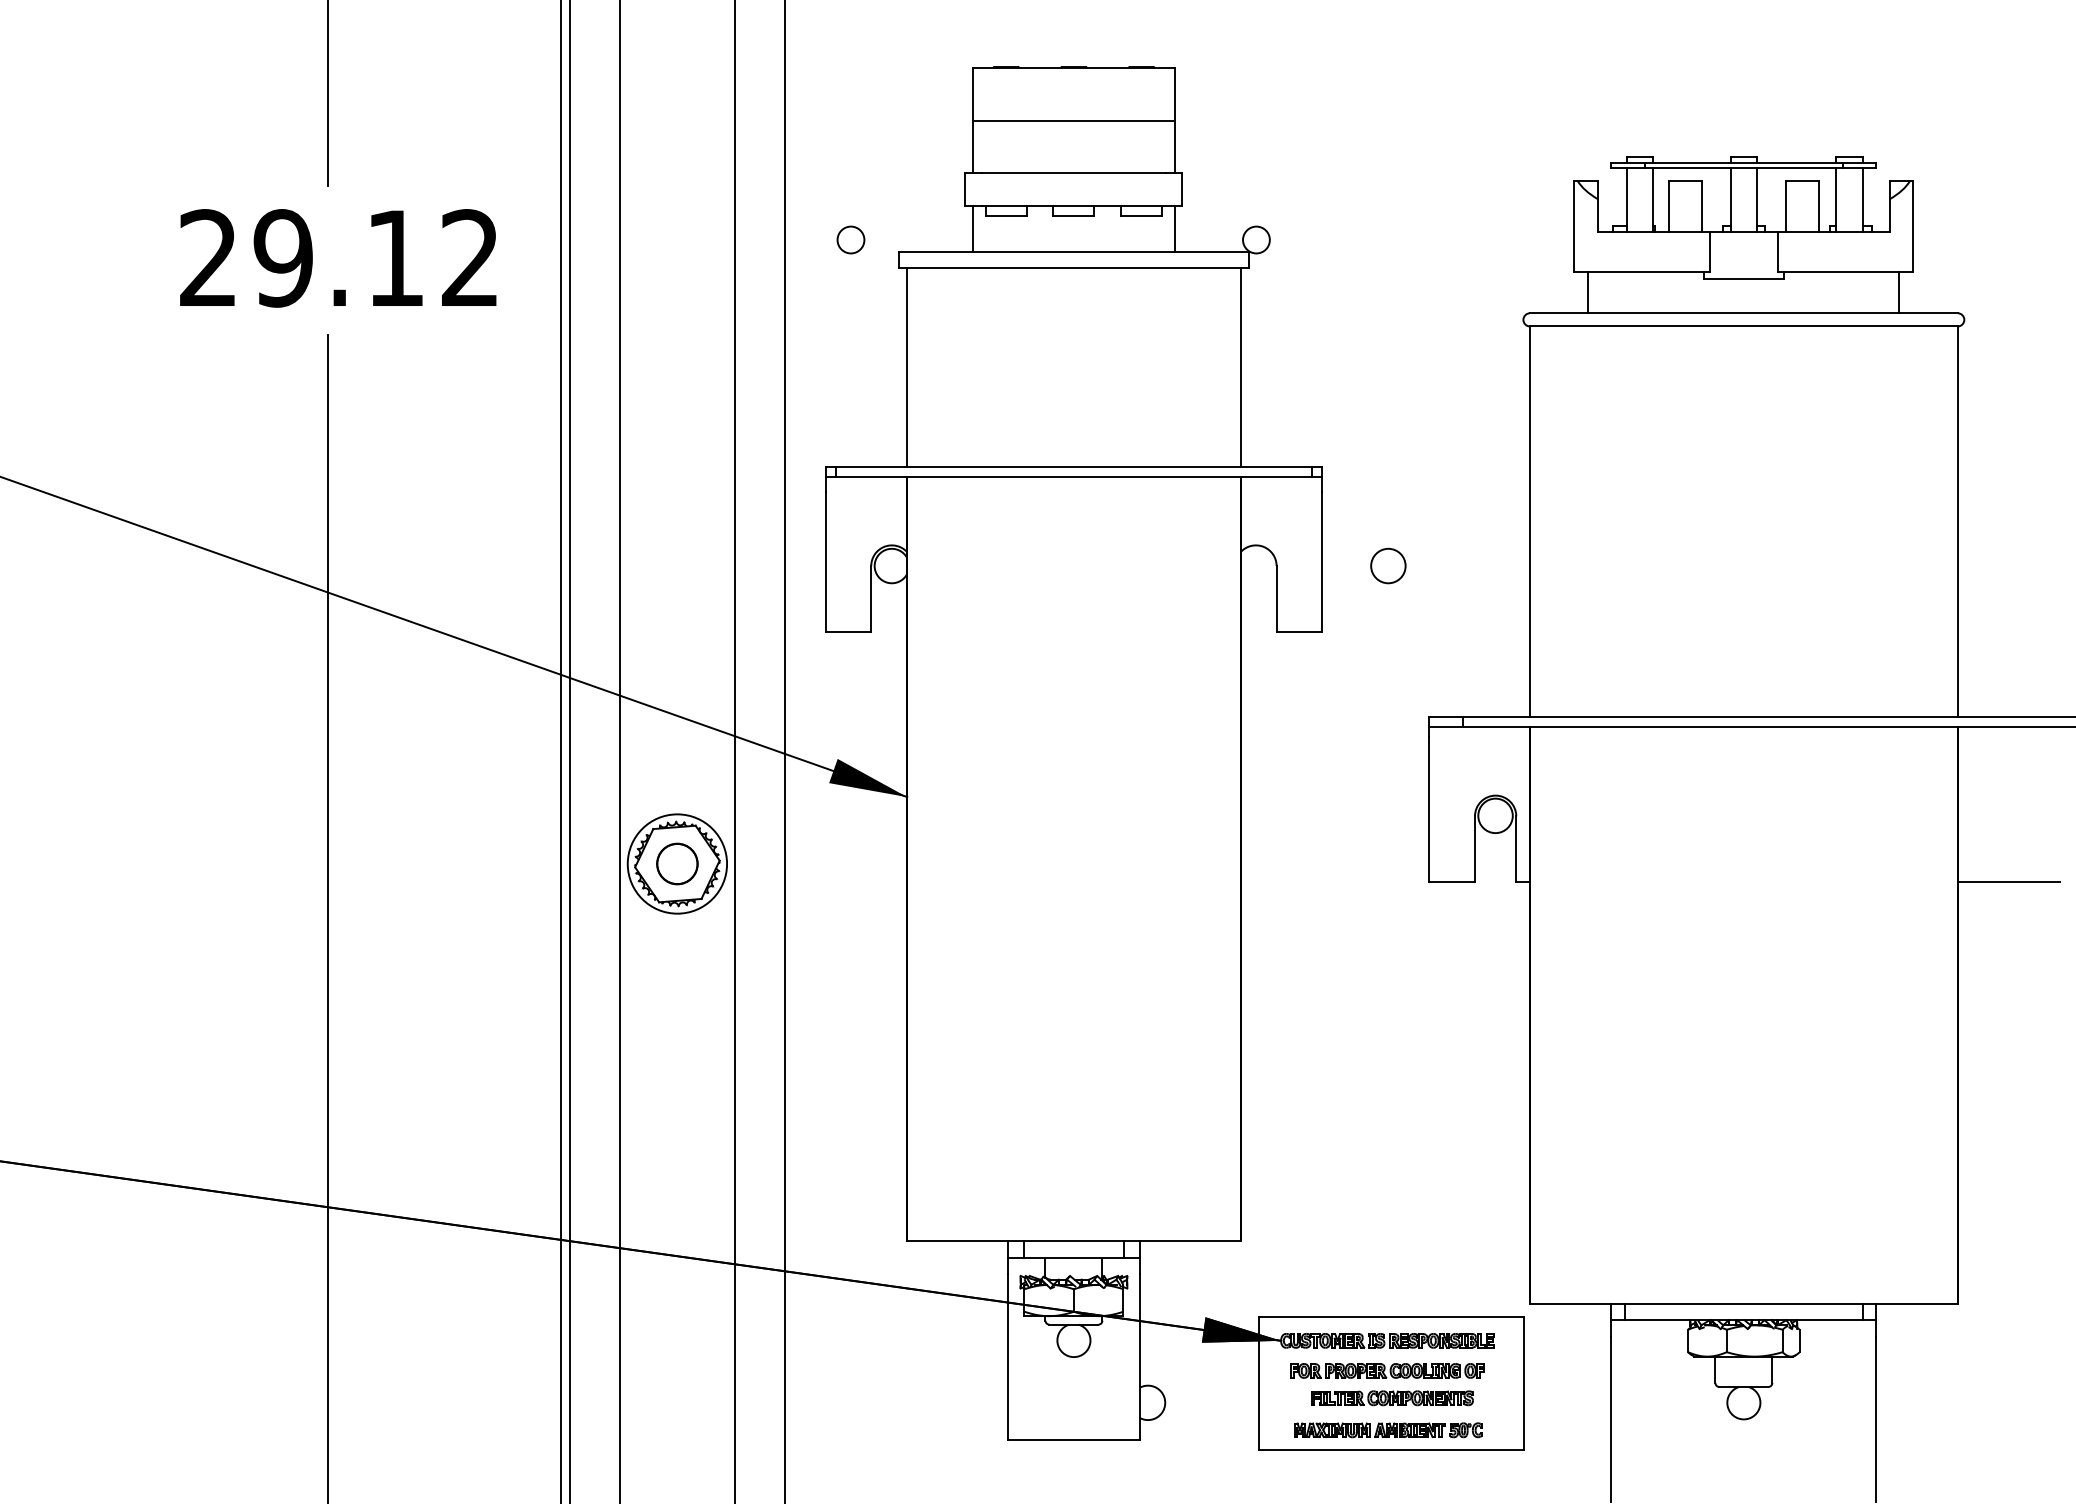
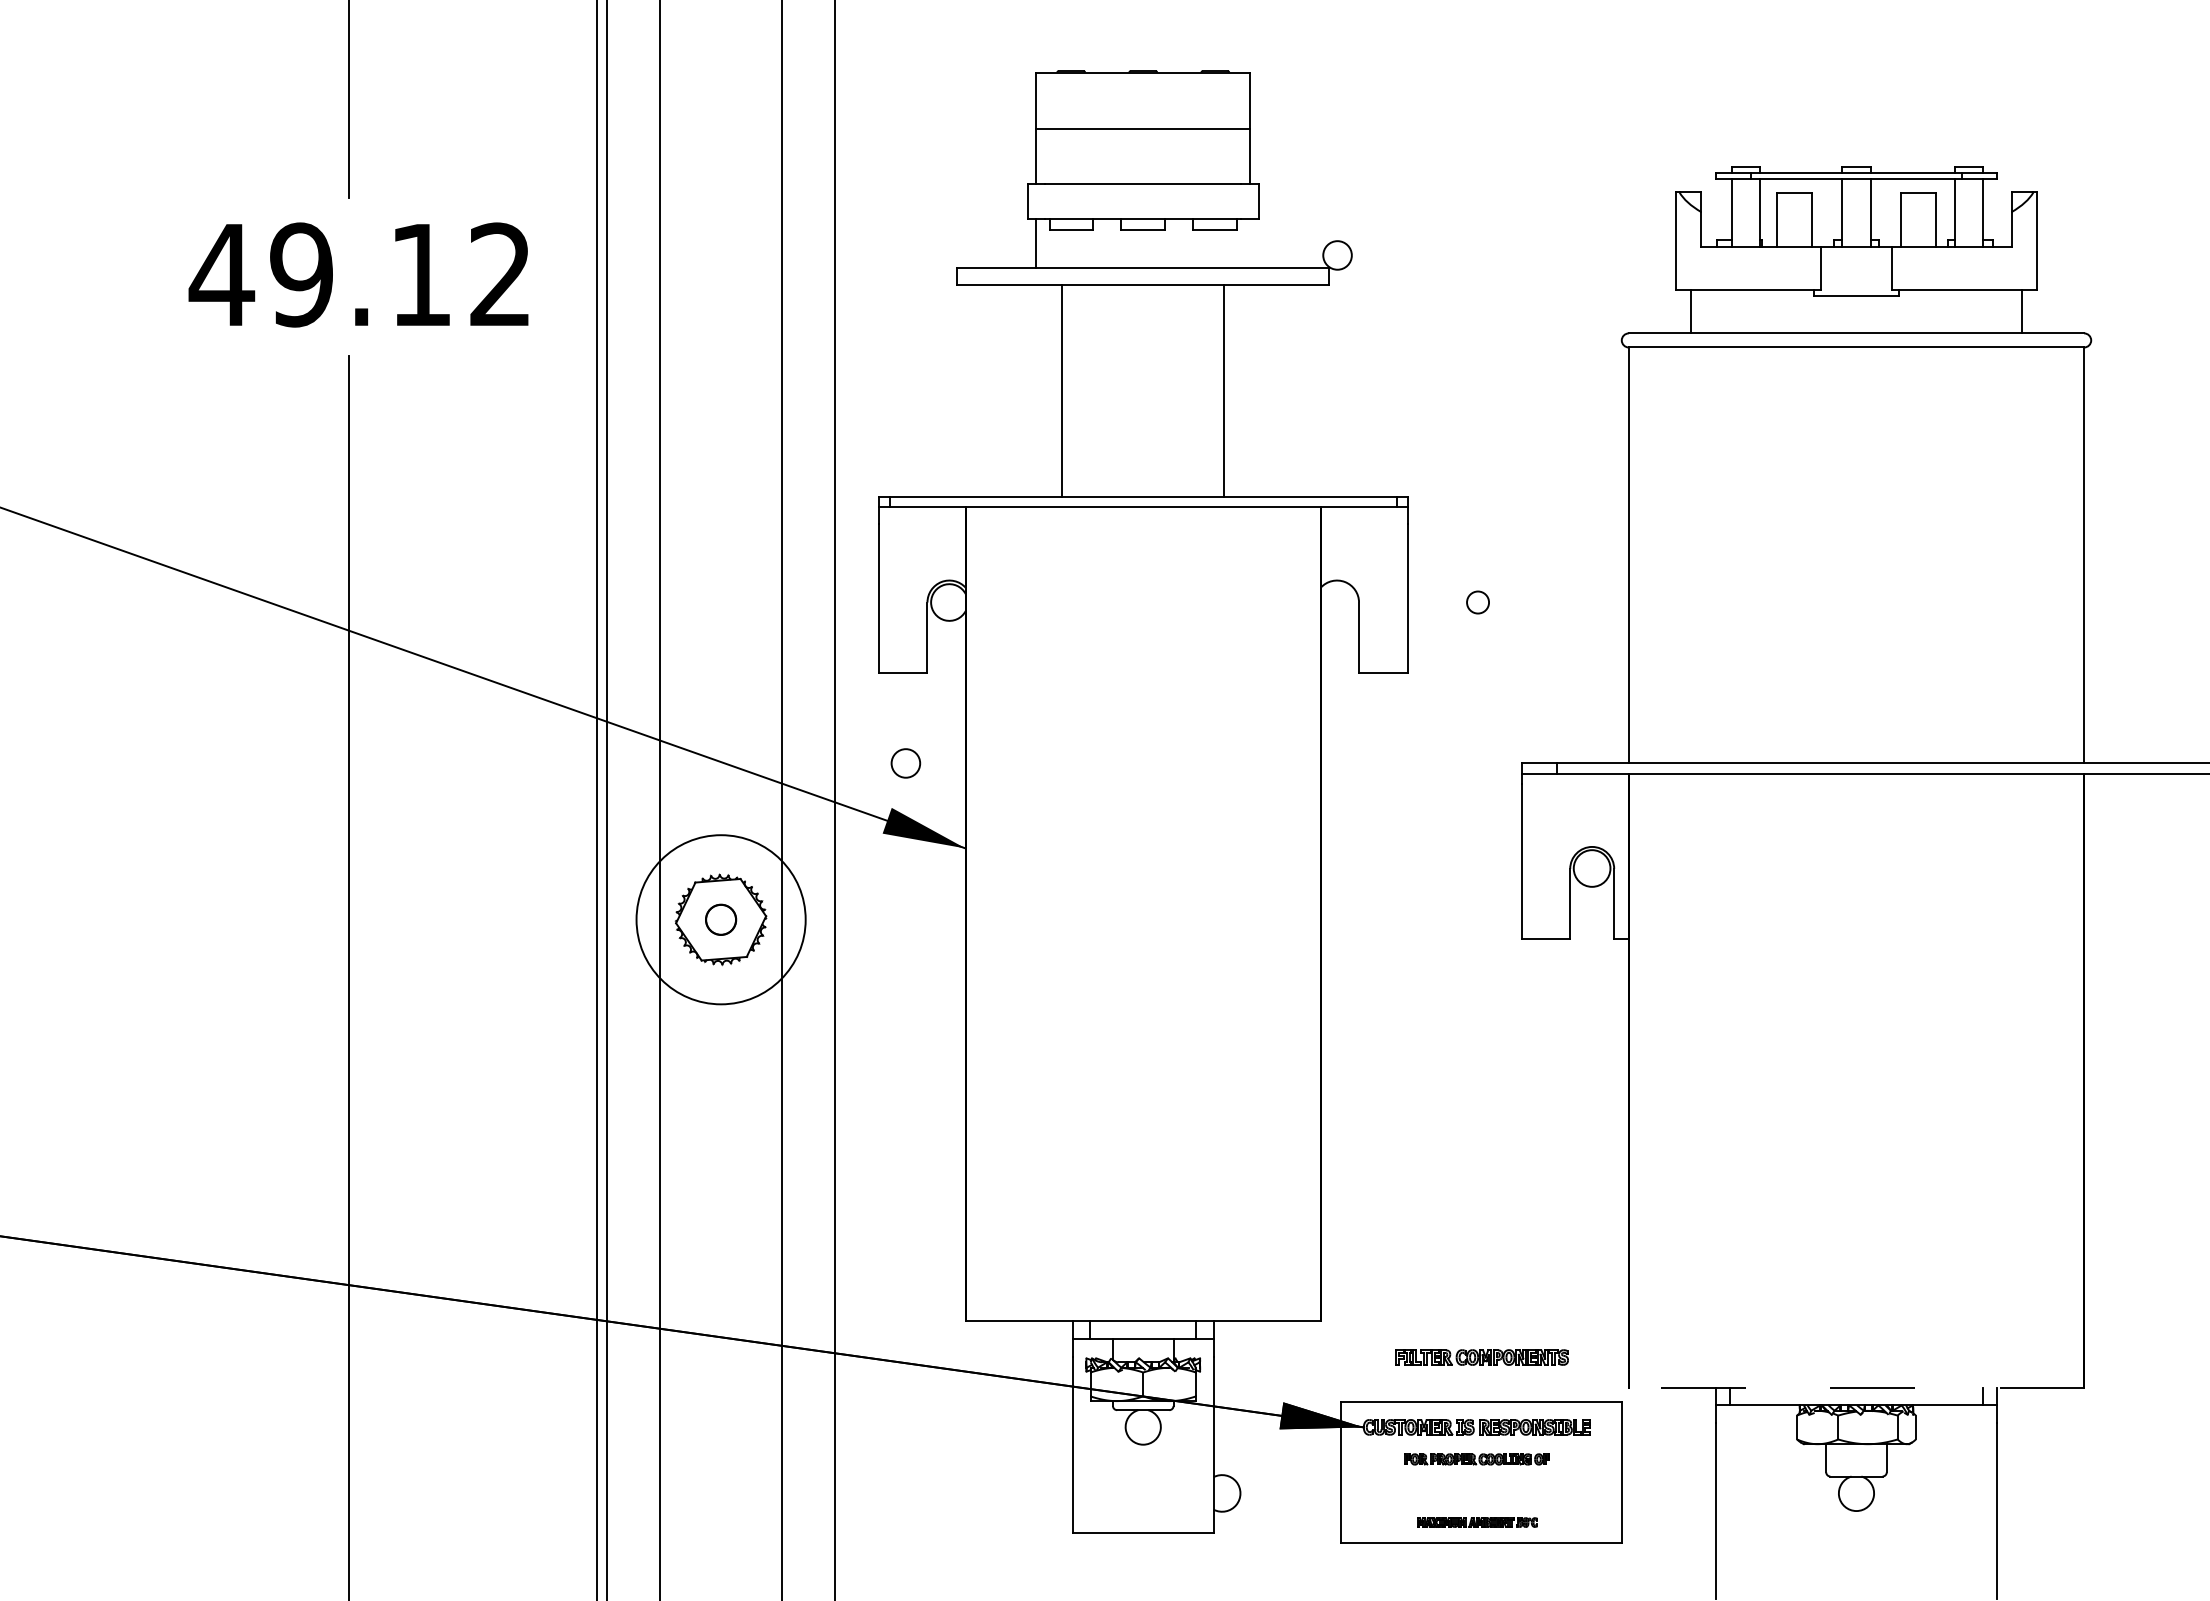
line: (1174, 228) -> (1250, 243), removed
circle: (850, 240) -> (905, 763), moved
text: (208, 256) -> (221, 273), 29.12 -> 49.12
line: (906, 366) -> (1061, 390), moved
line: (1240, 366) -> (1223, 390), moved
circle: (1387, 566) -> (1477, 602), size x0.6
circle: (676, 863) -> (720, 919), size x0.7
circle: (676, 863) -> (720, 919), size x1.6
line: (2008, 882) -> (2138, 939), removed
line: (1743, 1303) -> (1856, 1387), solid -> dashed
part: (1386, 1370) -> (1476, 1459), size x0.7
part: (1391, 1398) -> (1481, 1357), moved
part: (1387, 1430) -> (1477, 1522), size x0.6

